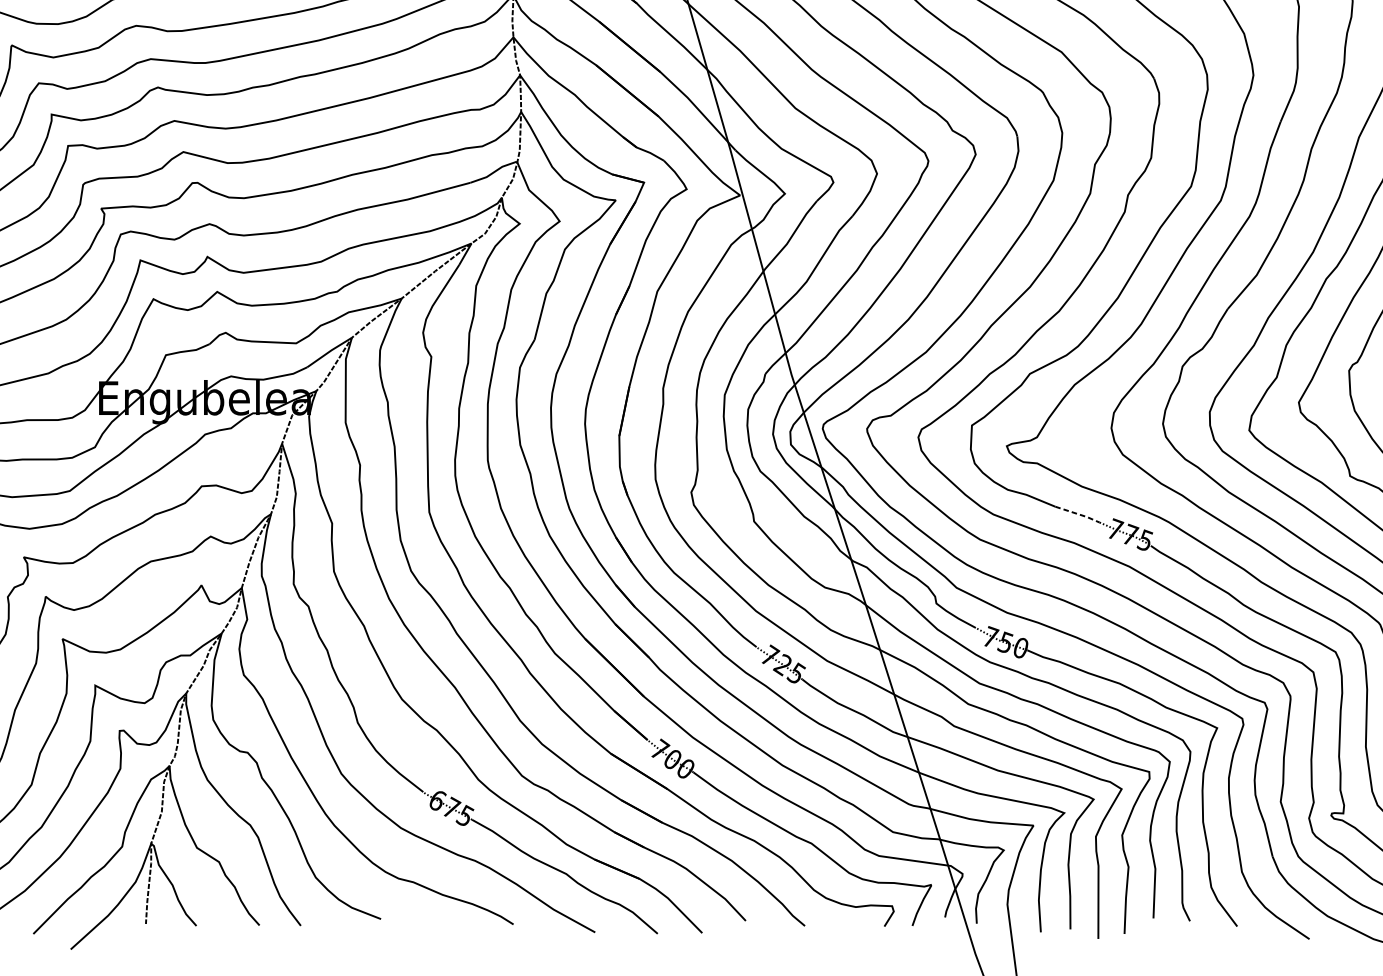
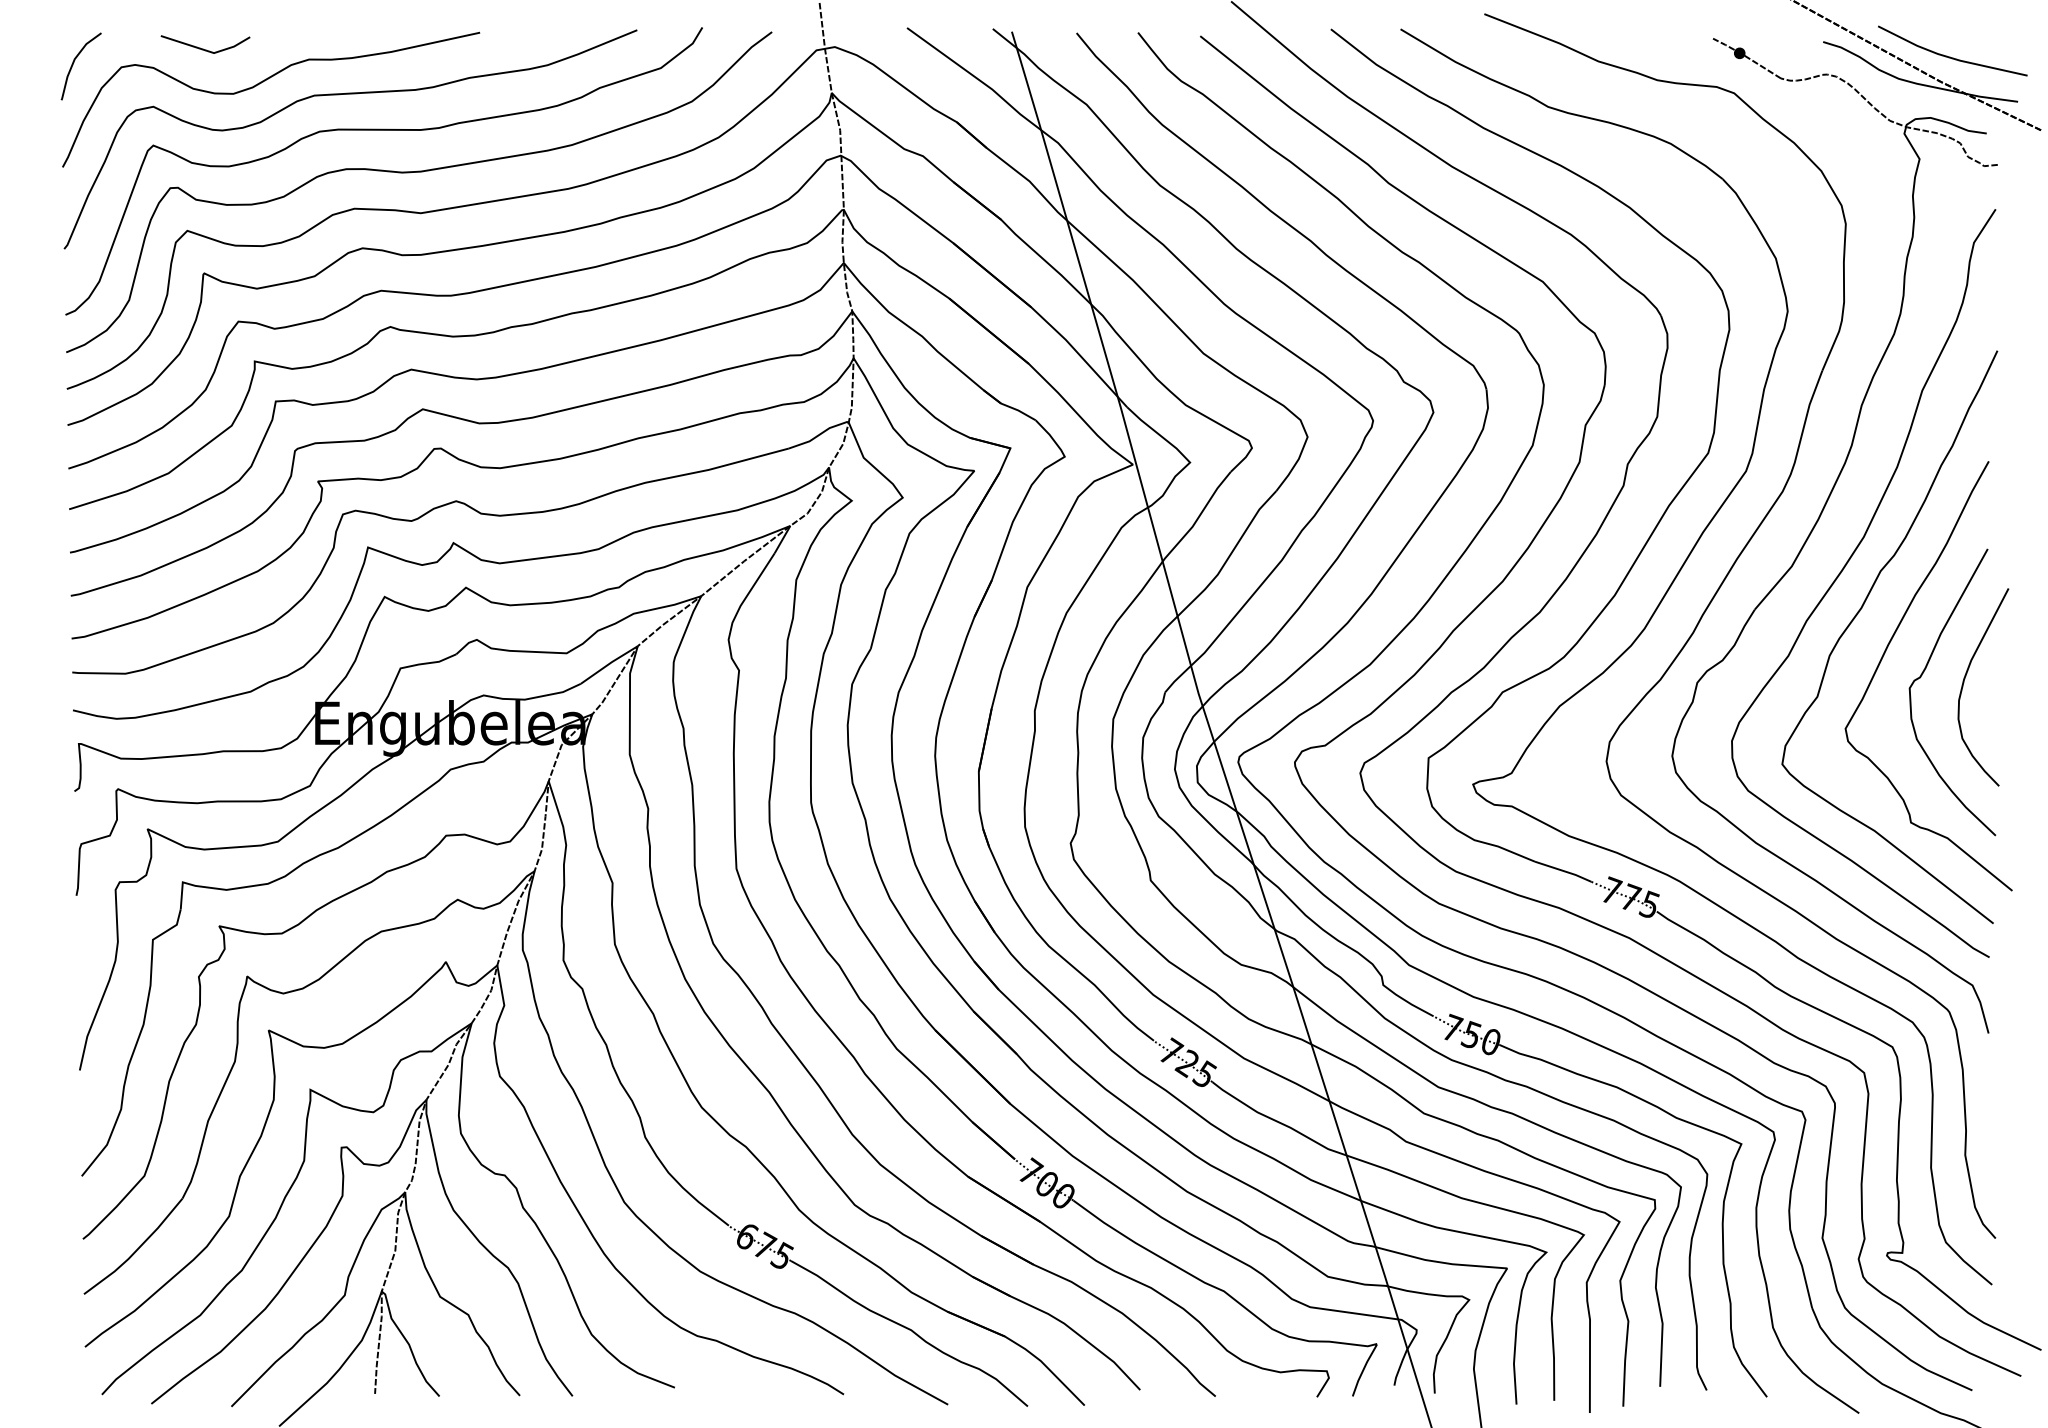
line: (1078, 514) -> (1564, 871), dashed -> solid

